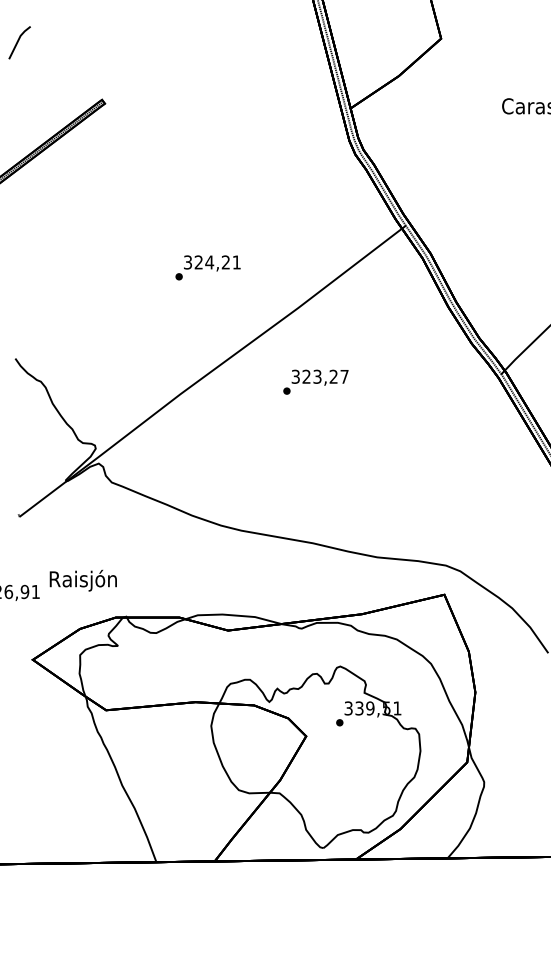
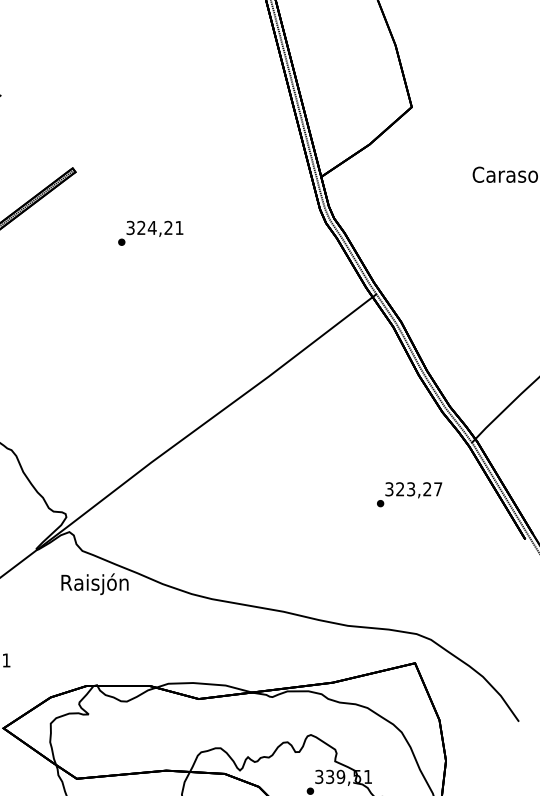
text: (207, 267) -> (150, 232), moved
text: (315, 381) -> (409, 493), moved
text: (82, 580) -> (94, 583), moved

